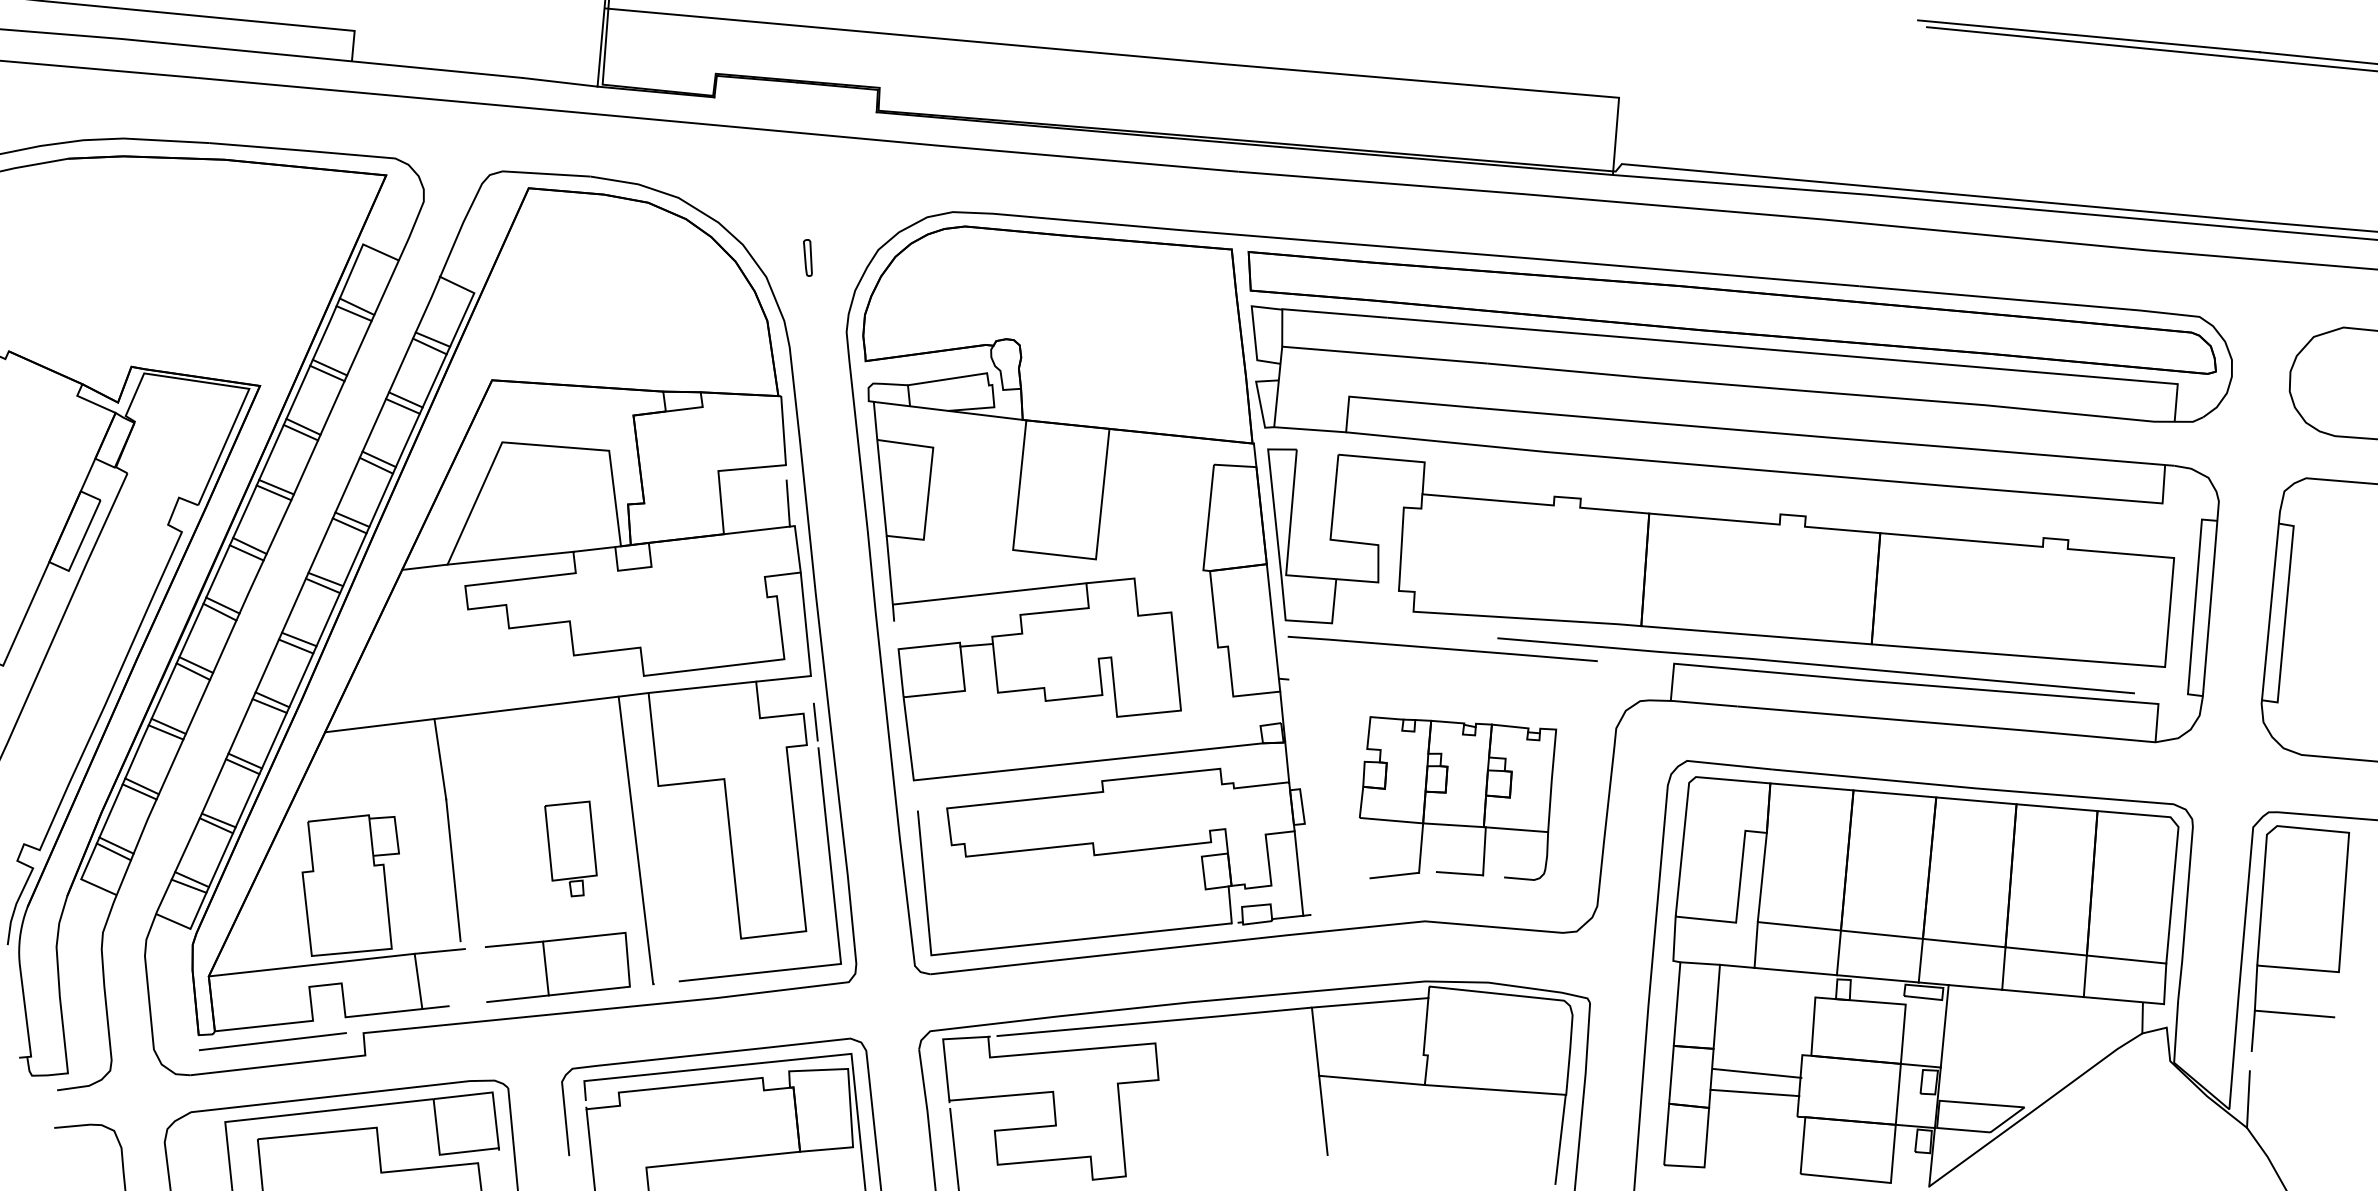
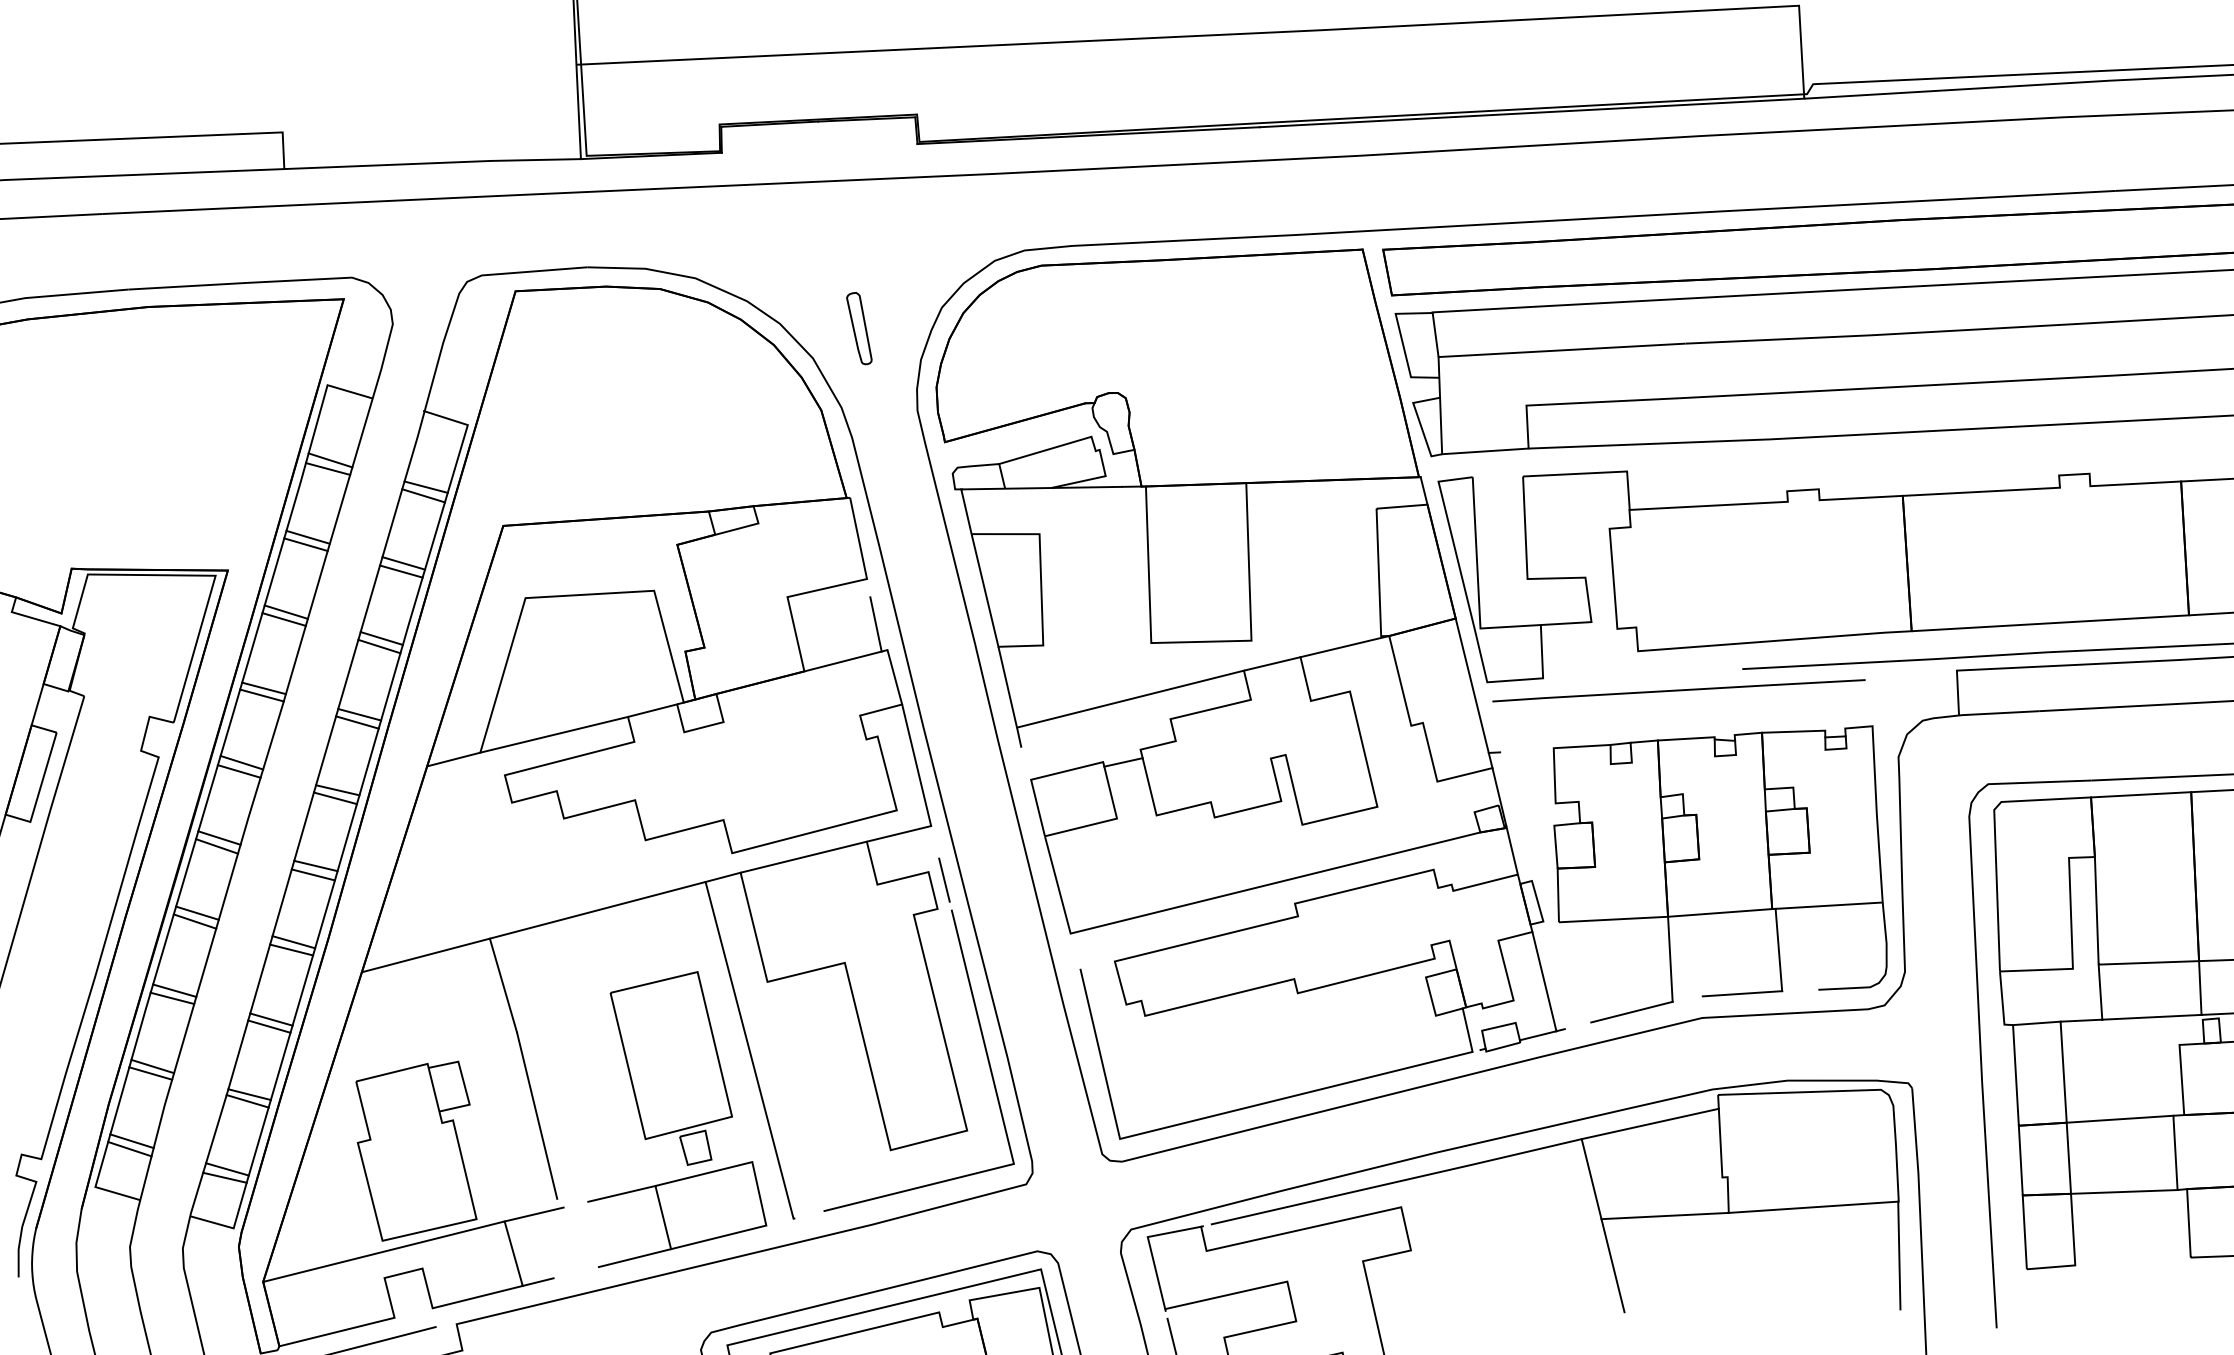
part: (807, 257) -> (858, 328), size x1.67
line: (1172, 574) -> (1345, 646), added
part: (1457, 798) -> (1720, 866), size x1.43
part: (570, 848) -> (672, 1070), size x1.67
line: (1757, 1072) -> (2124, 1190), moved
line: (1754, 1092) -> (2119, 1118), moved

